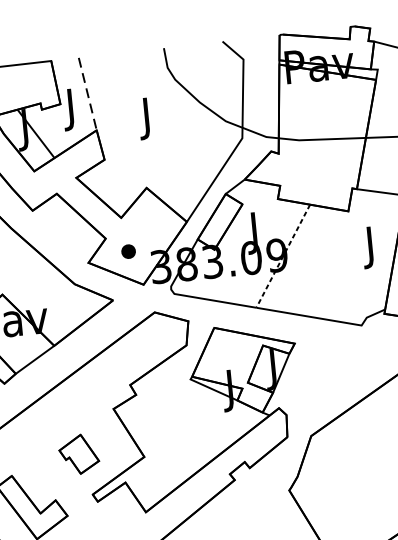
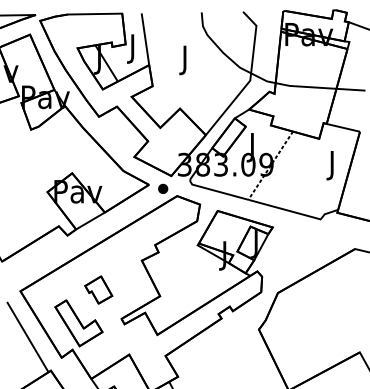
line: (87, 94) -> (145, 39), dashed -> solid
part: (129, 250) -> (163, 188), moved
part: (78, 453) -> (98, 289), moved

